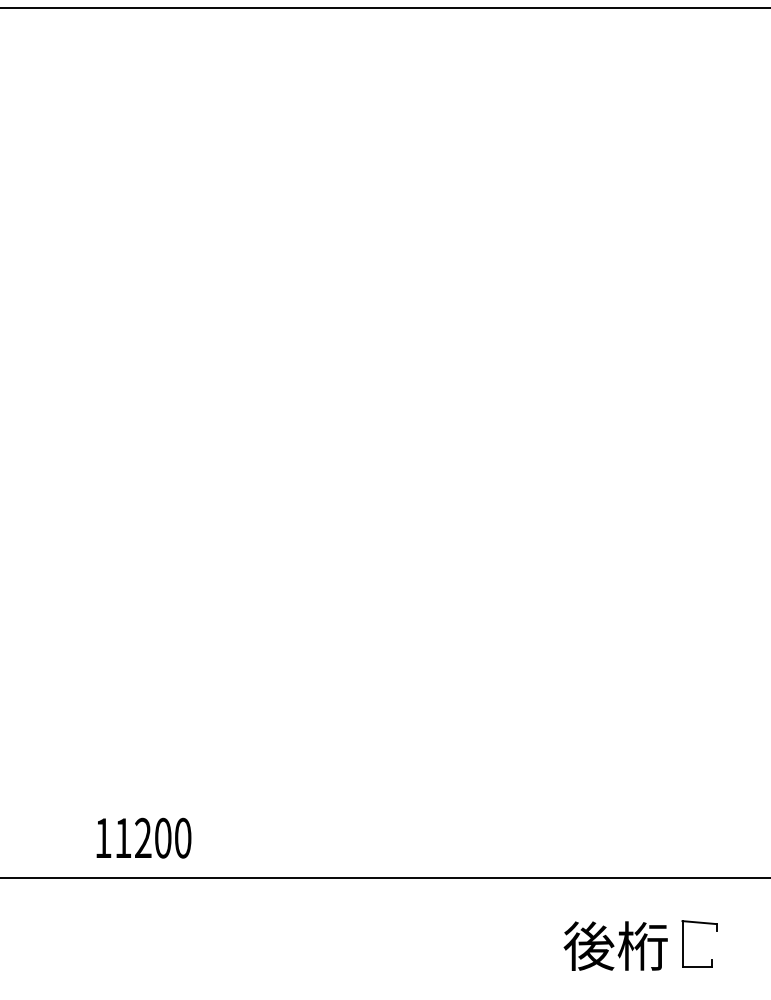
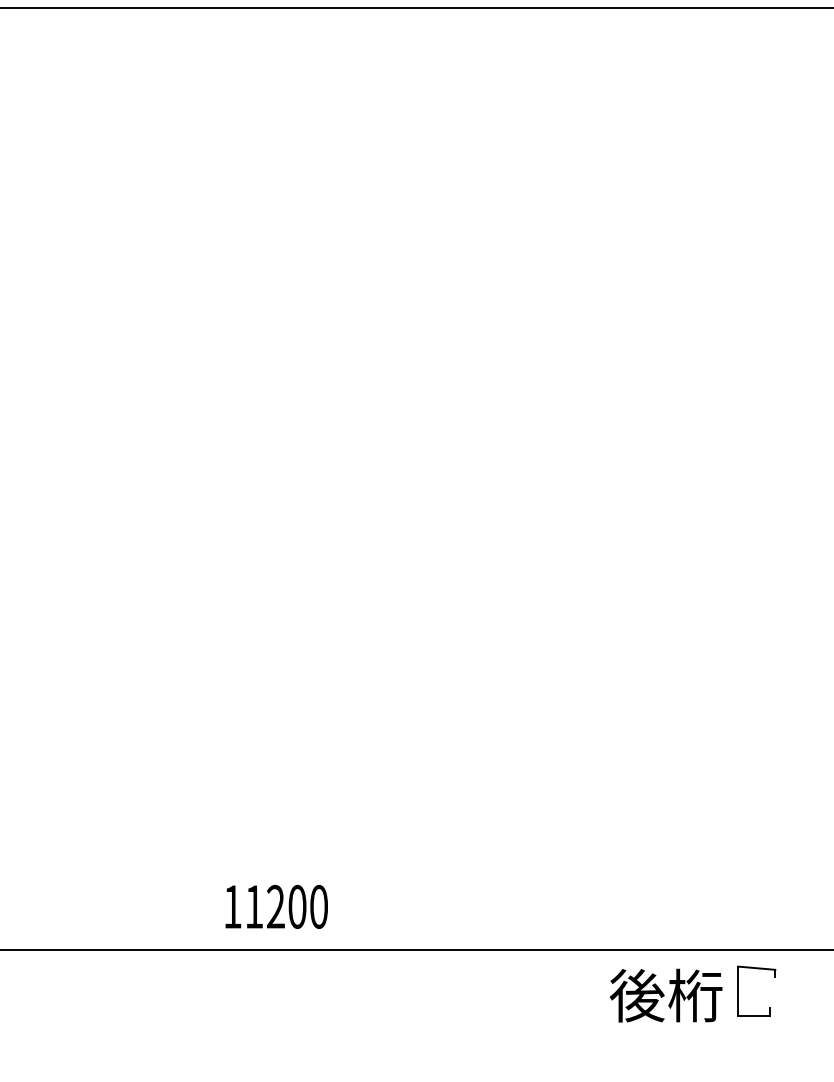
text: (143, 837) -> (276, 906), moved
part: (682, 943) -> (738, 990), moved
text: (615, 945) -> (665, 995), moved

